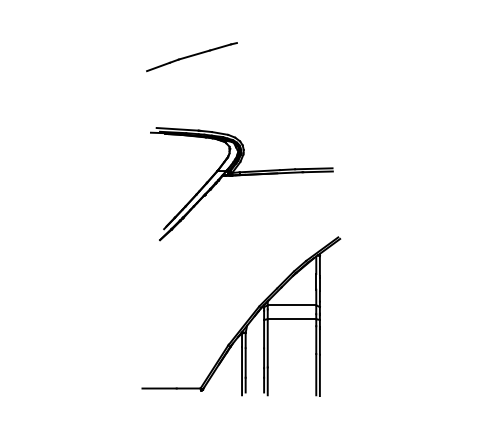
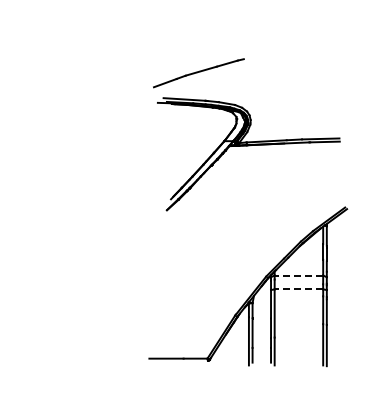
part: (191, 57) -> (198, 73), moved
line: (291, 305) -> (298, 275), solid -> dashed
line: (291, 319) -> (298, 289), solid -> dashed

